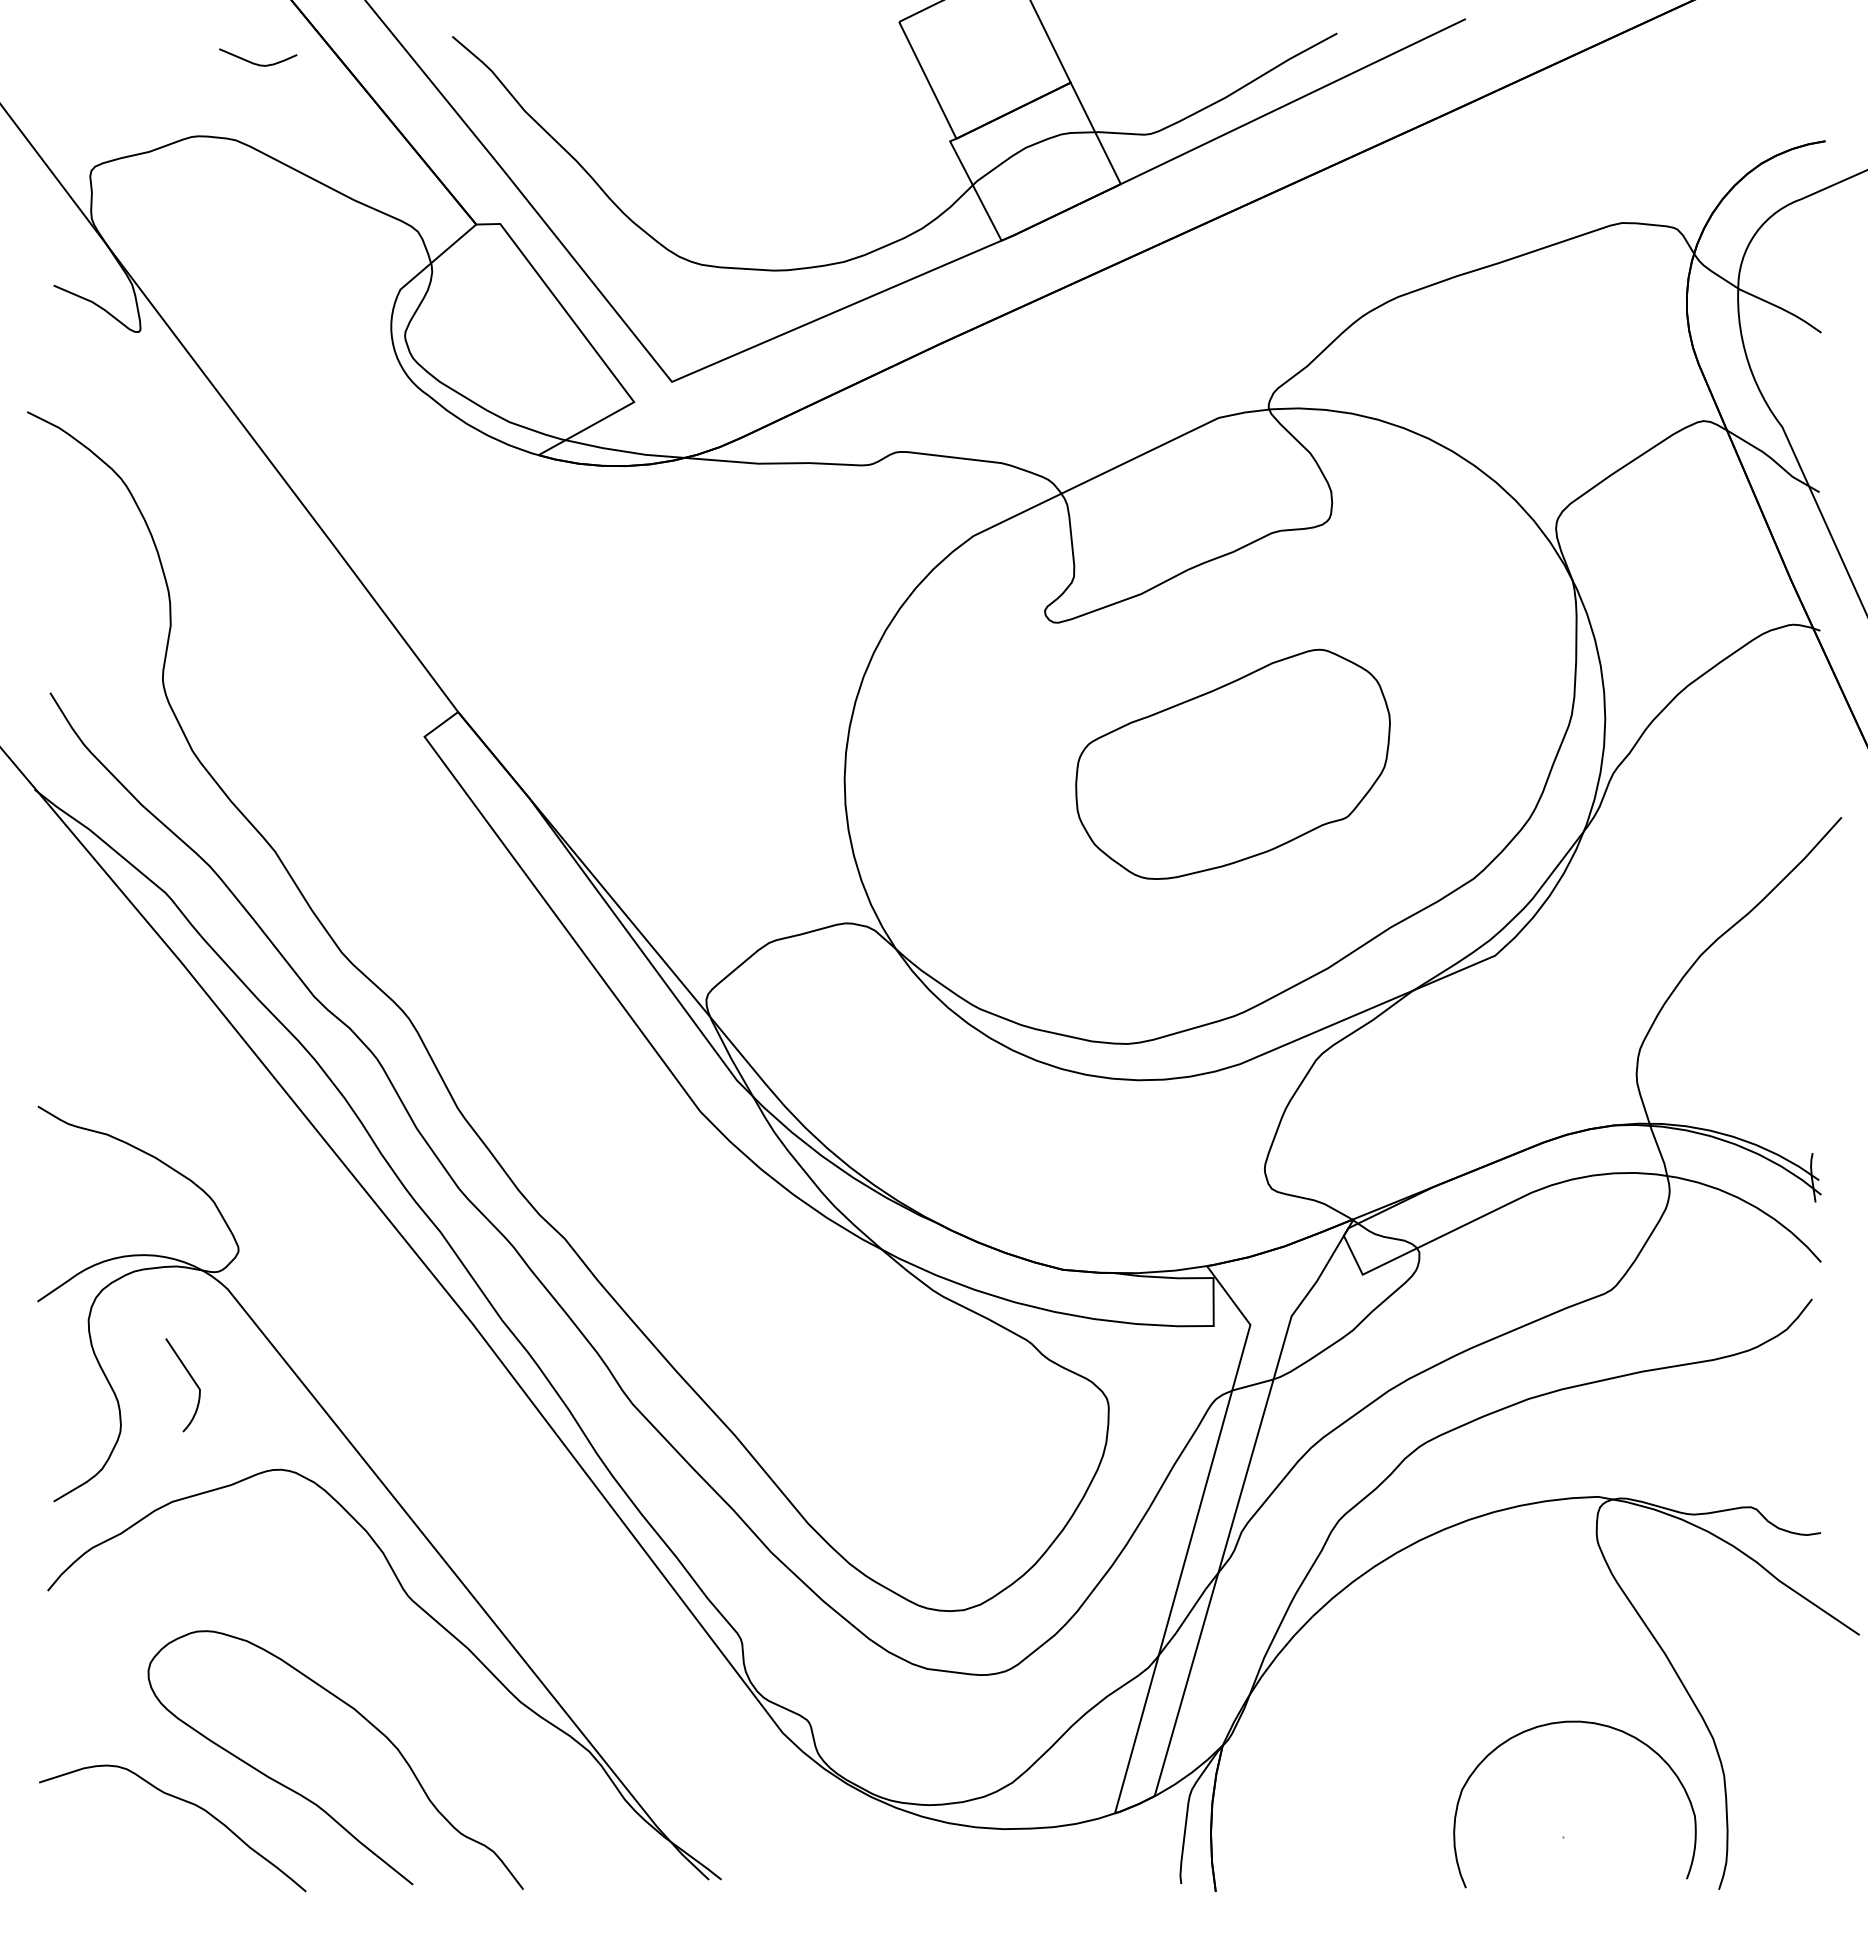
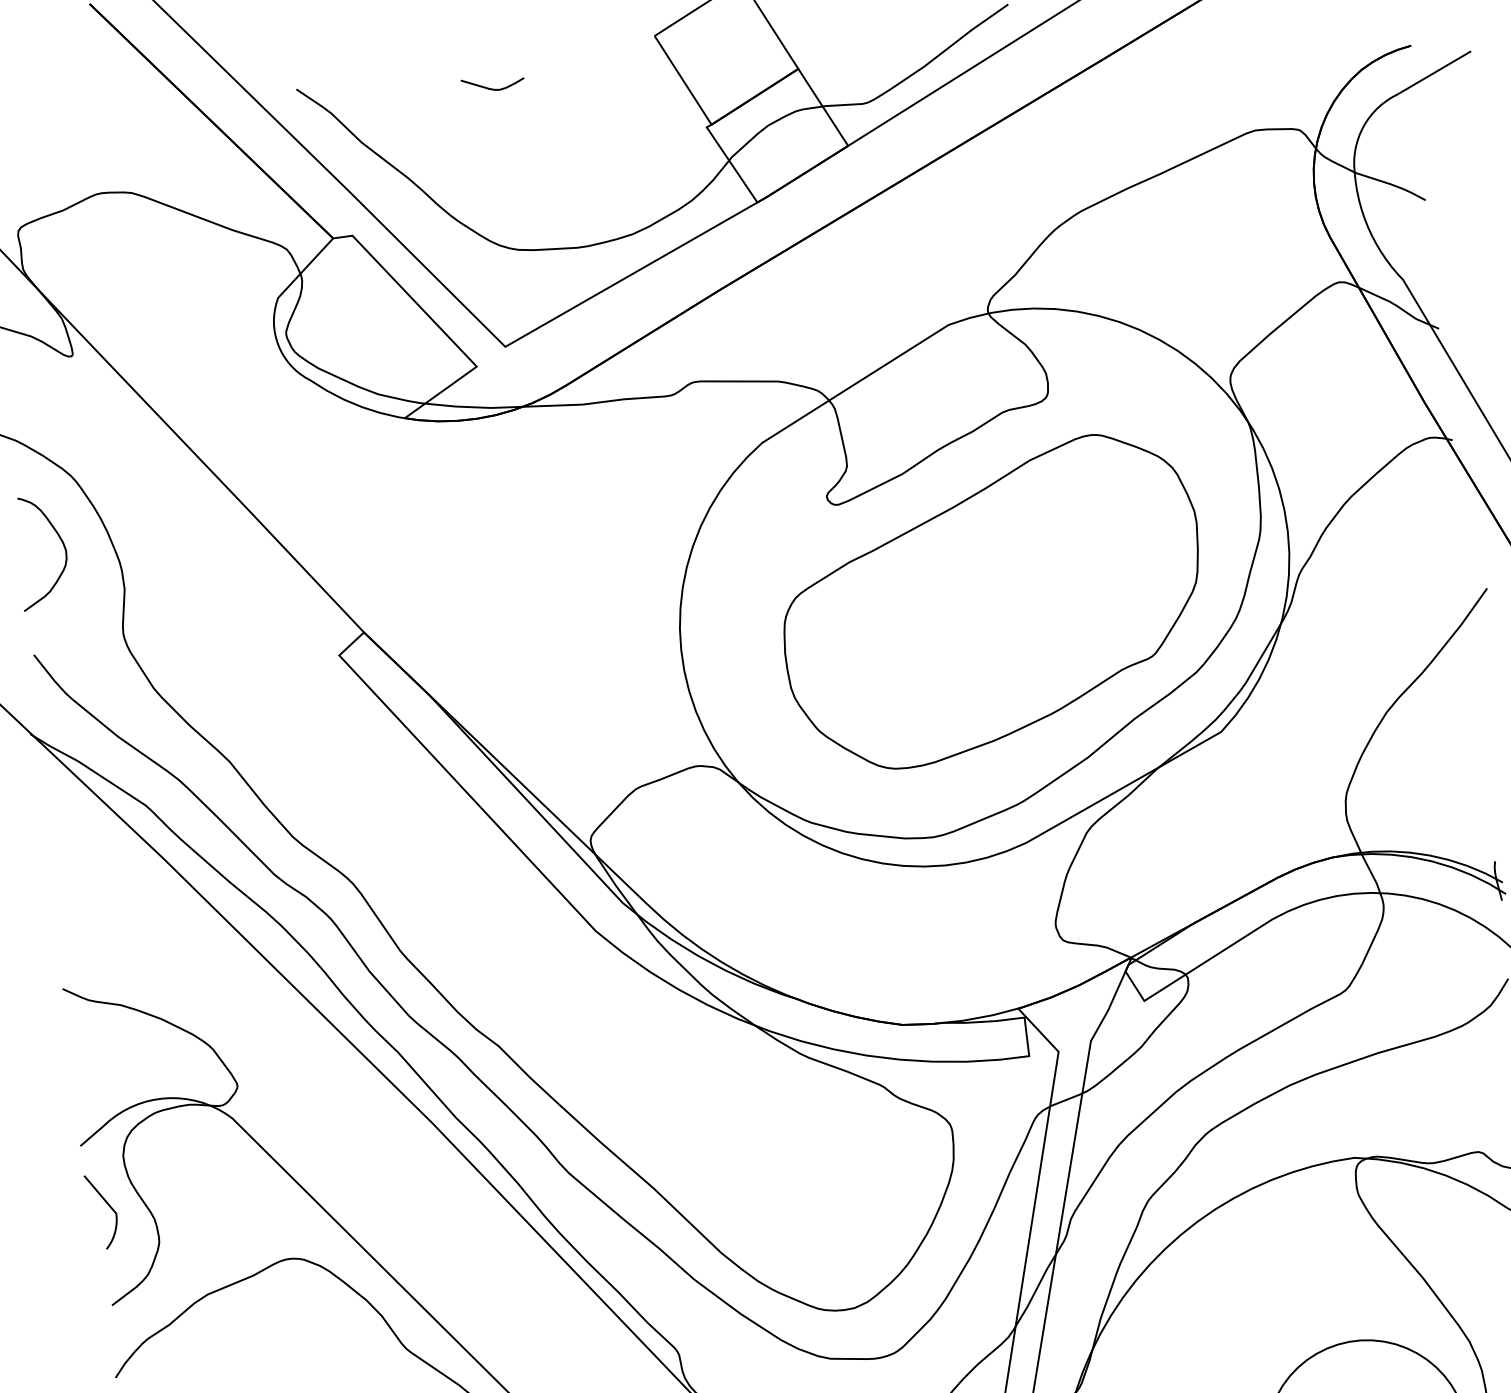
curve: (257, 63) -> (493, 88), moved
curve: (101, 562) -> (63, 545), added
part: (1232, 764) -> (992, 602), size x1.67
curve: (192, 1380) -> (109, 1207), moved

